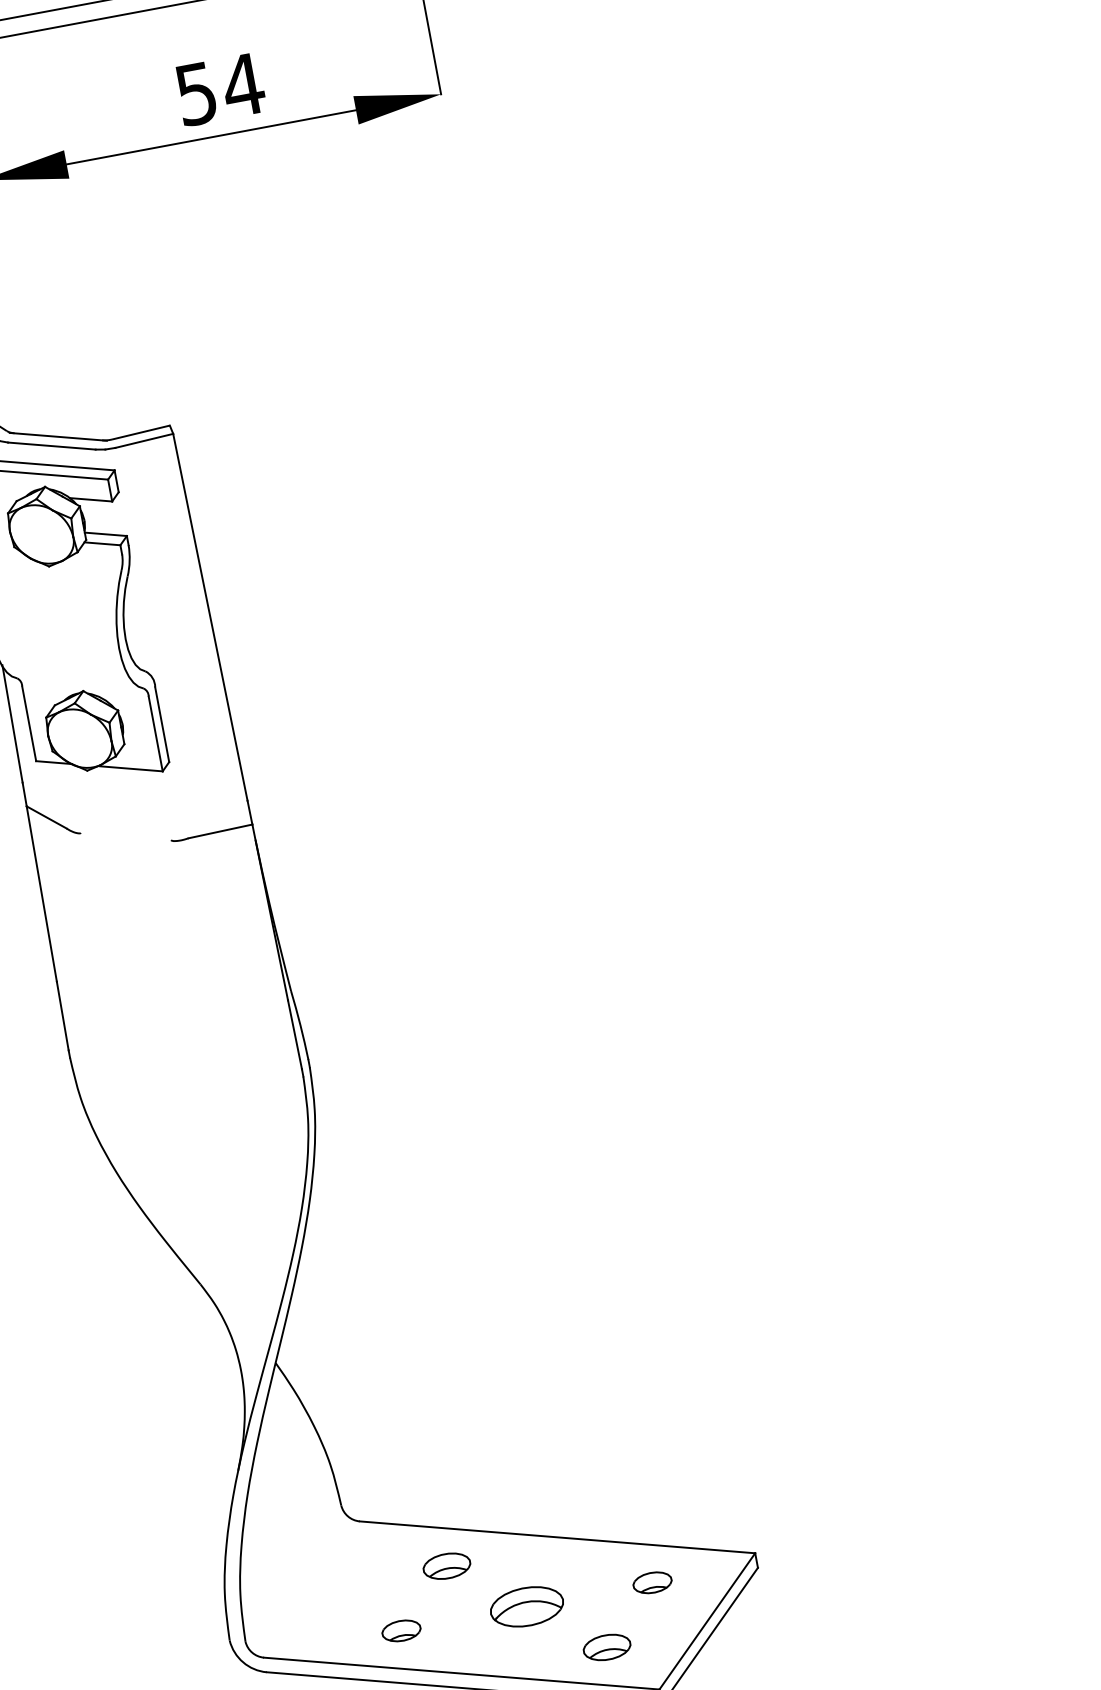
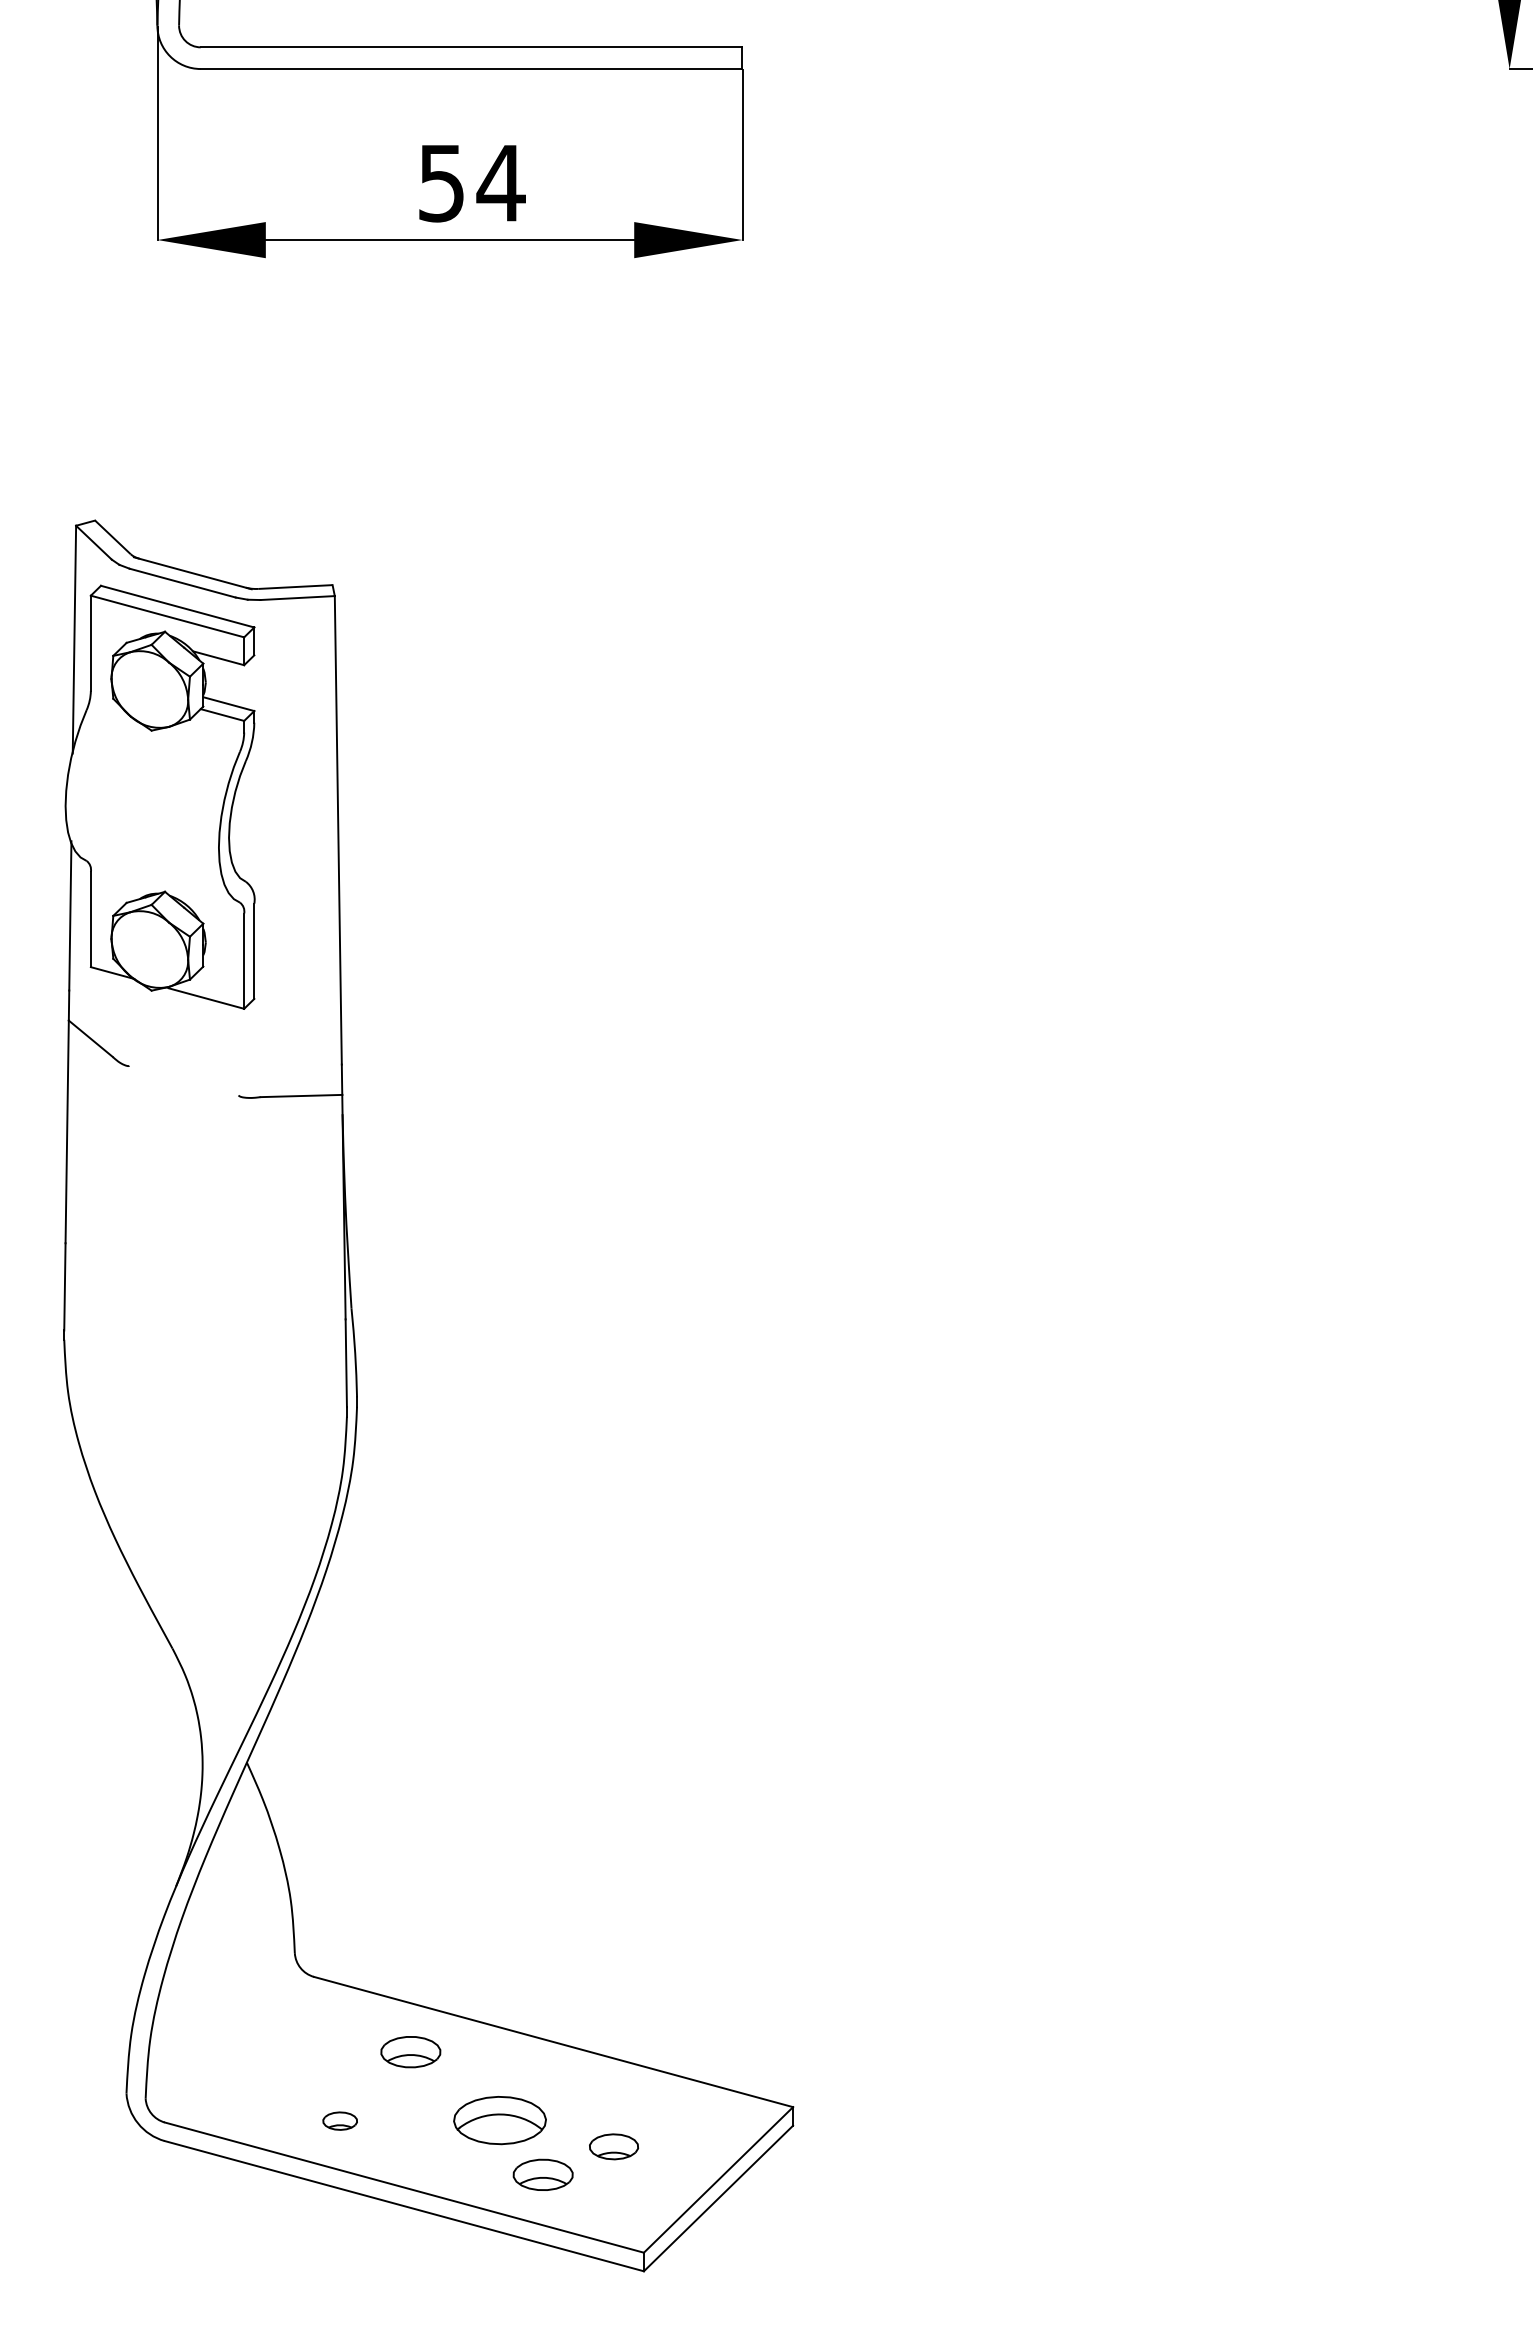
part: (652, 1582) -> (613, 2146), moved
part: (401, 1630) -> (340, 2120), size x0.7
part: (606, 1647) -> (542, 2174), moved

